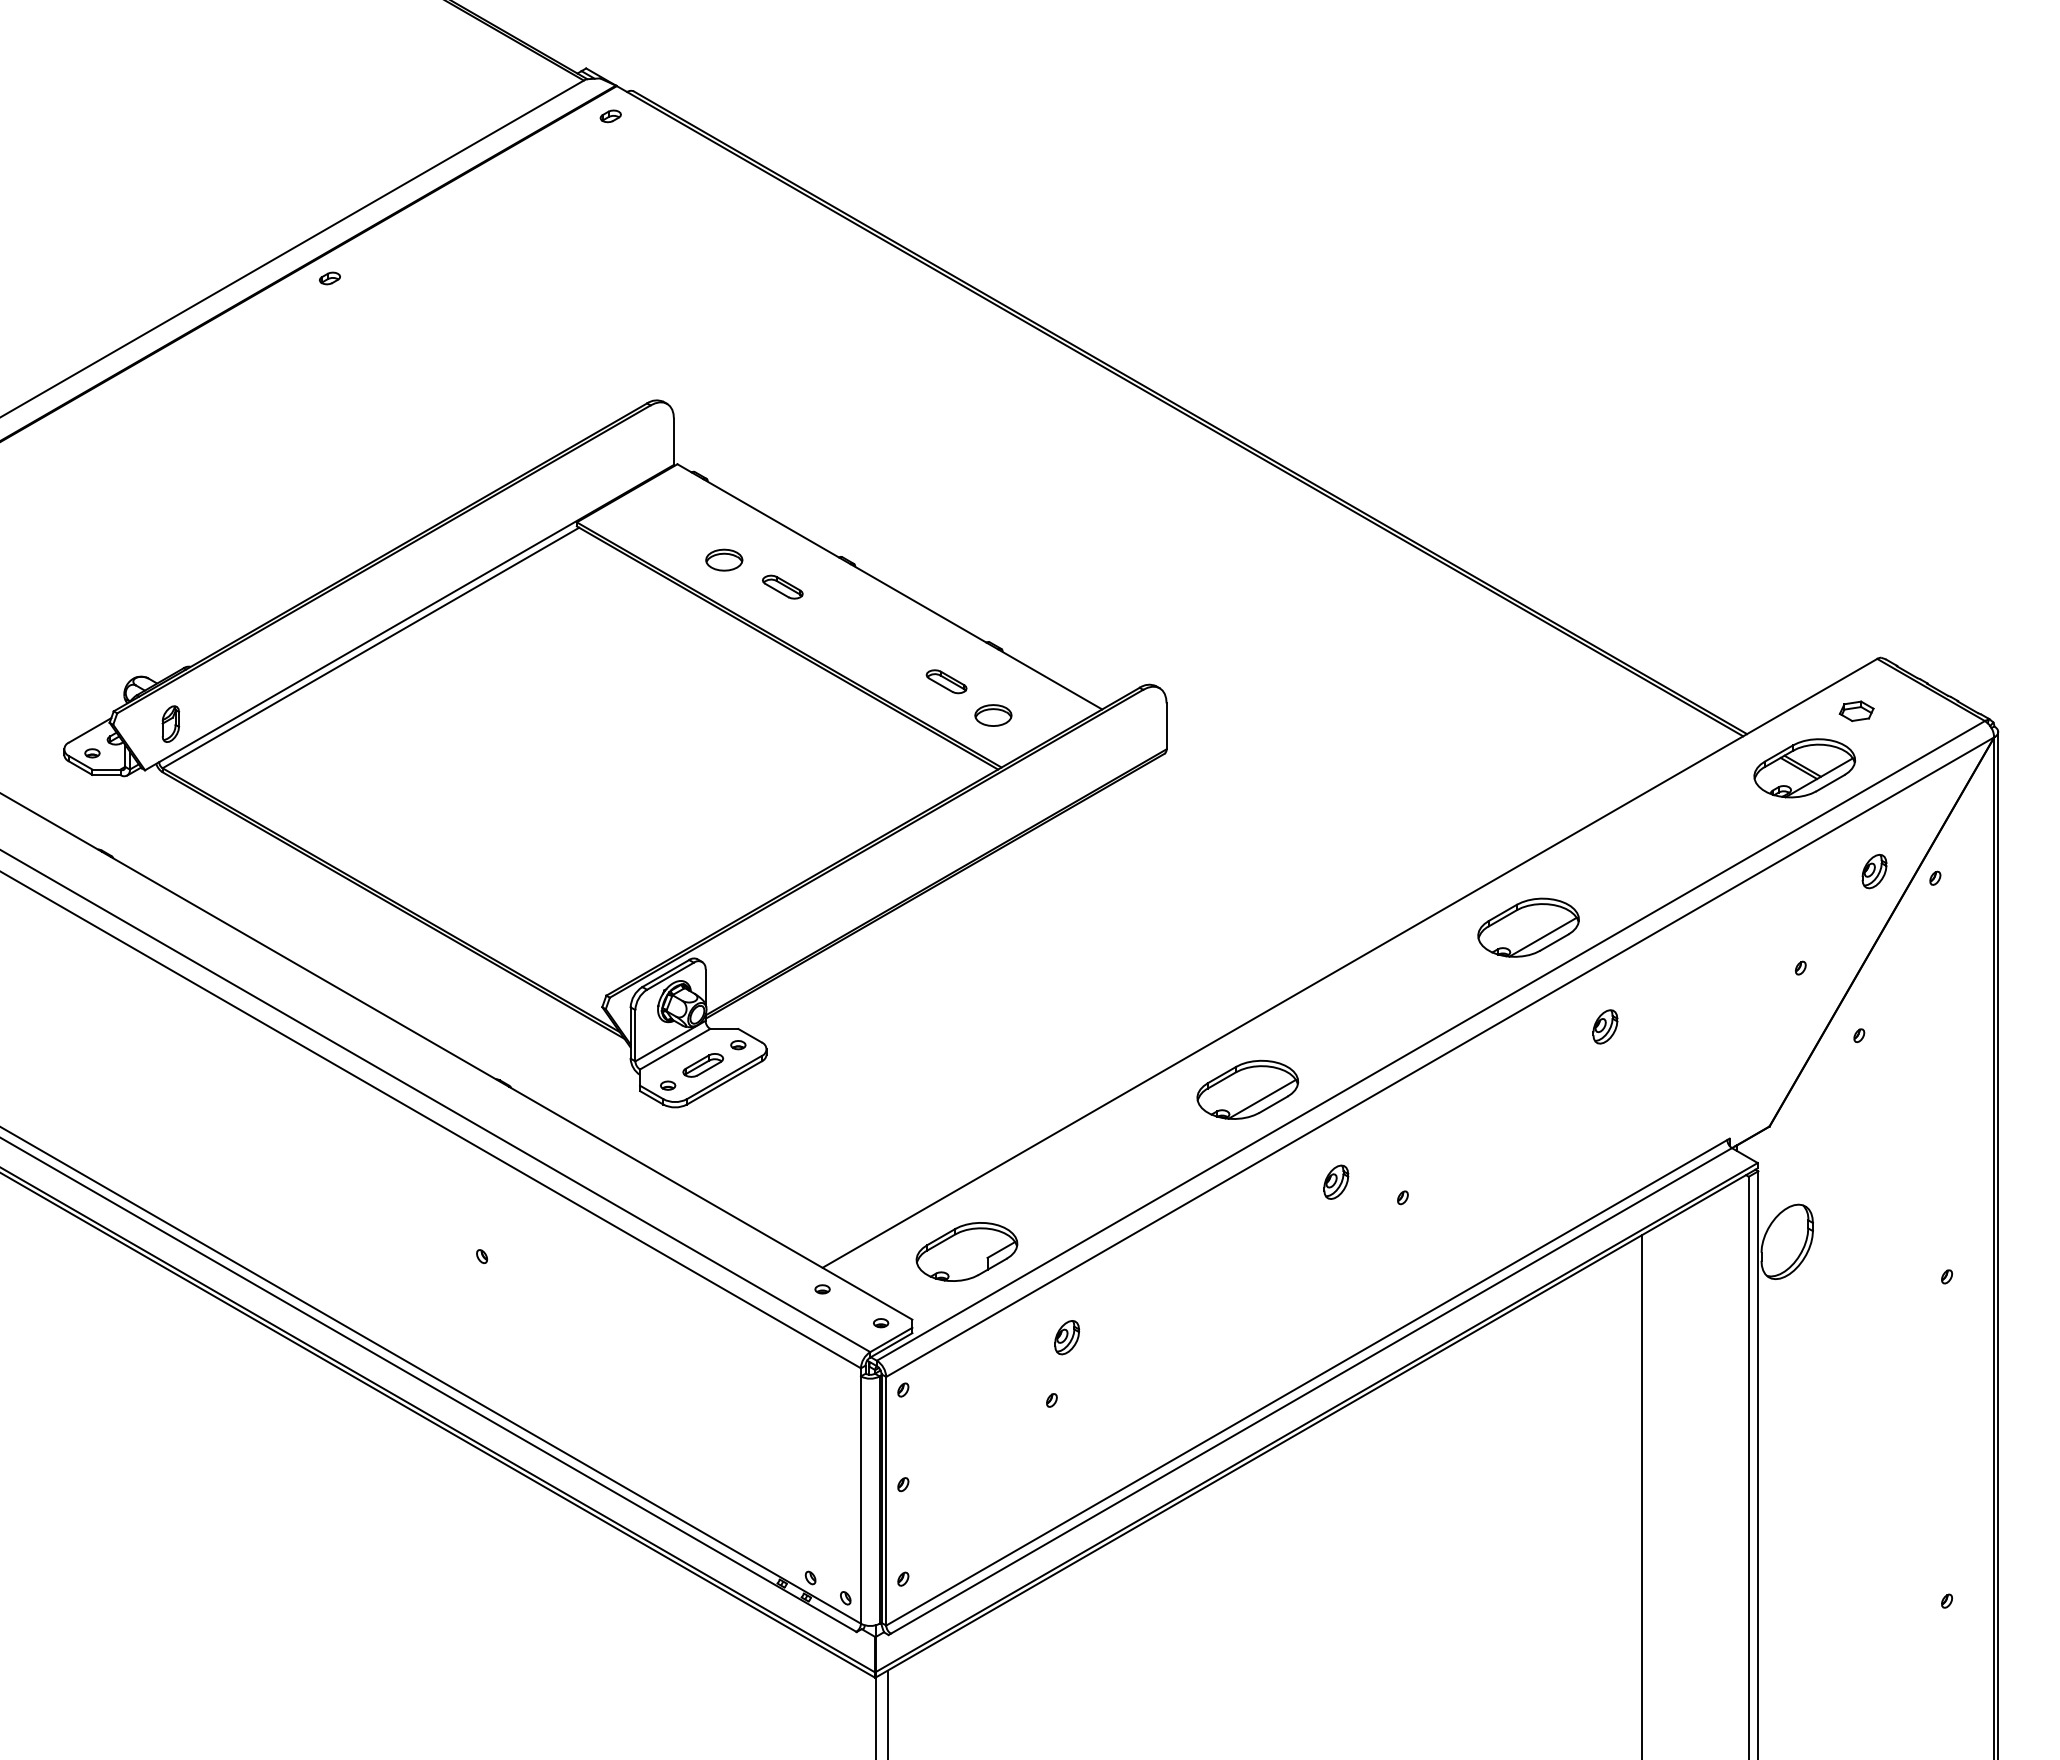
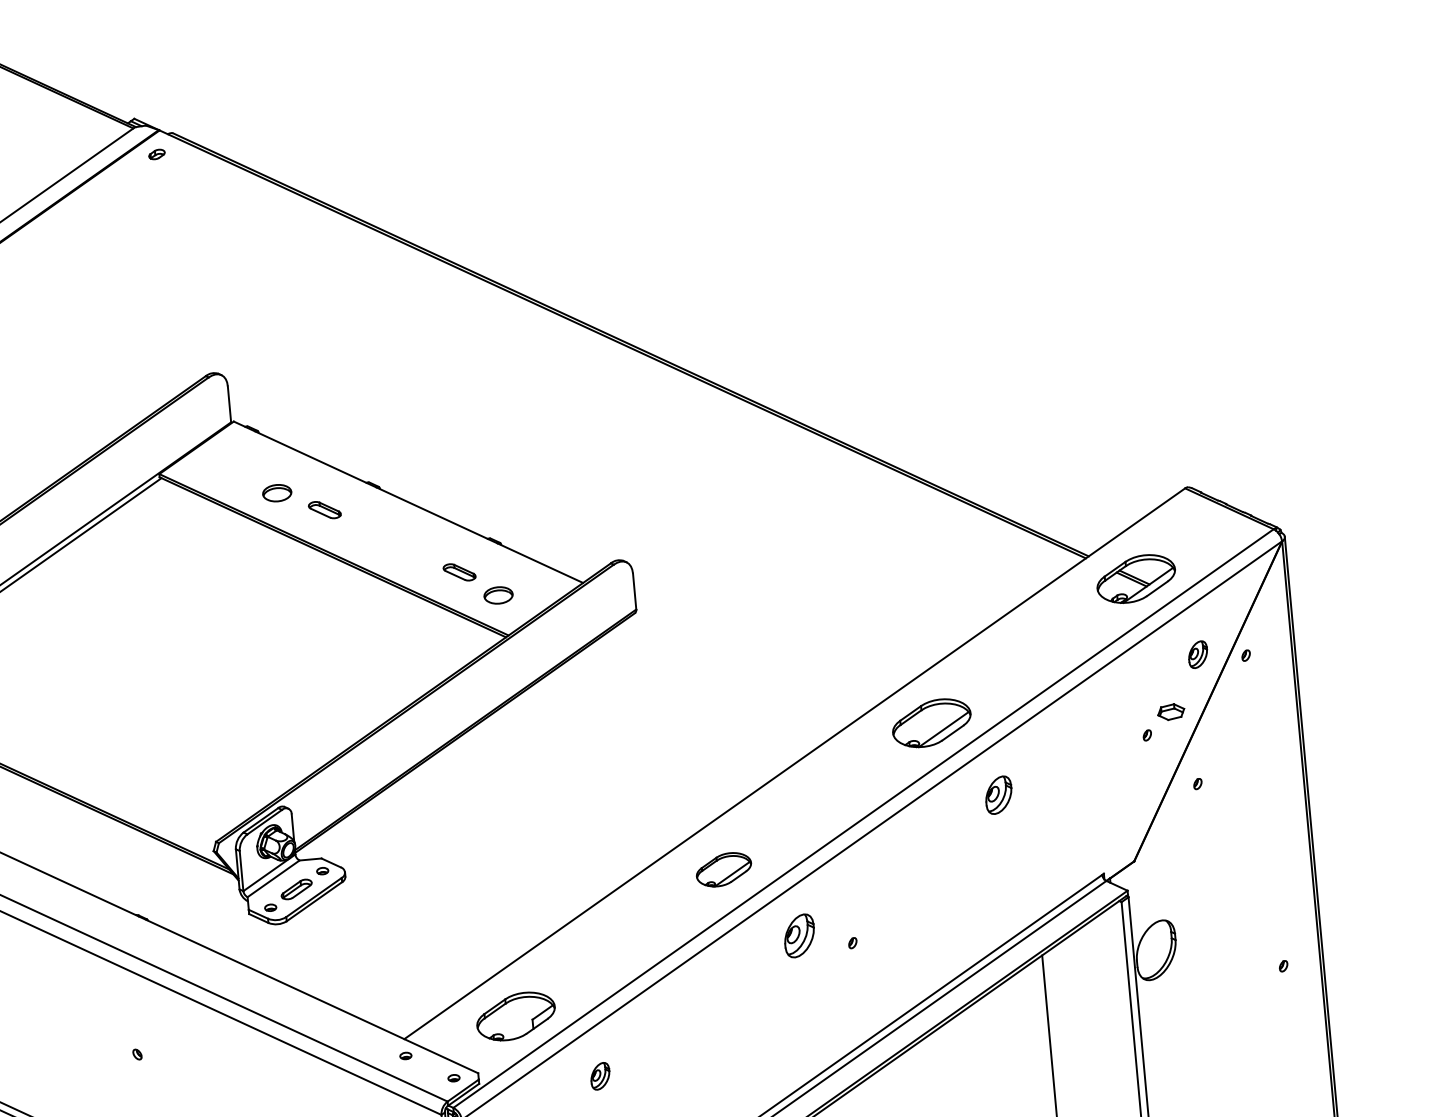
part: (1856, 711) -> (1171, 712), moved
part: (1605, 1026) -> (998, 794), size x1.4
part: (1247, 1089) -> (723, 869), size x0.7
part: (1336, 1181) -> (799, 935), size x1.6

